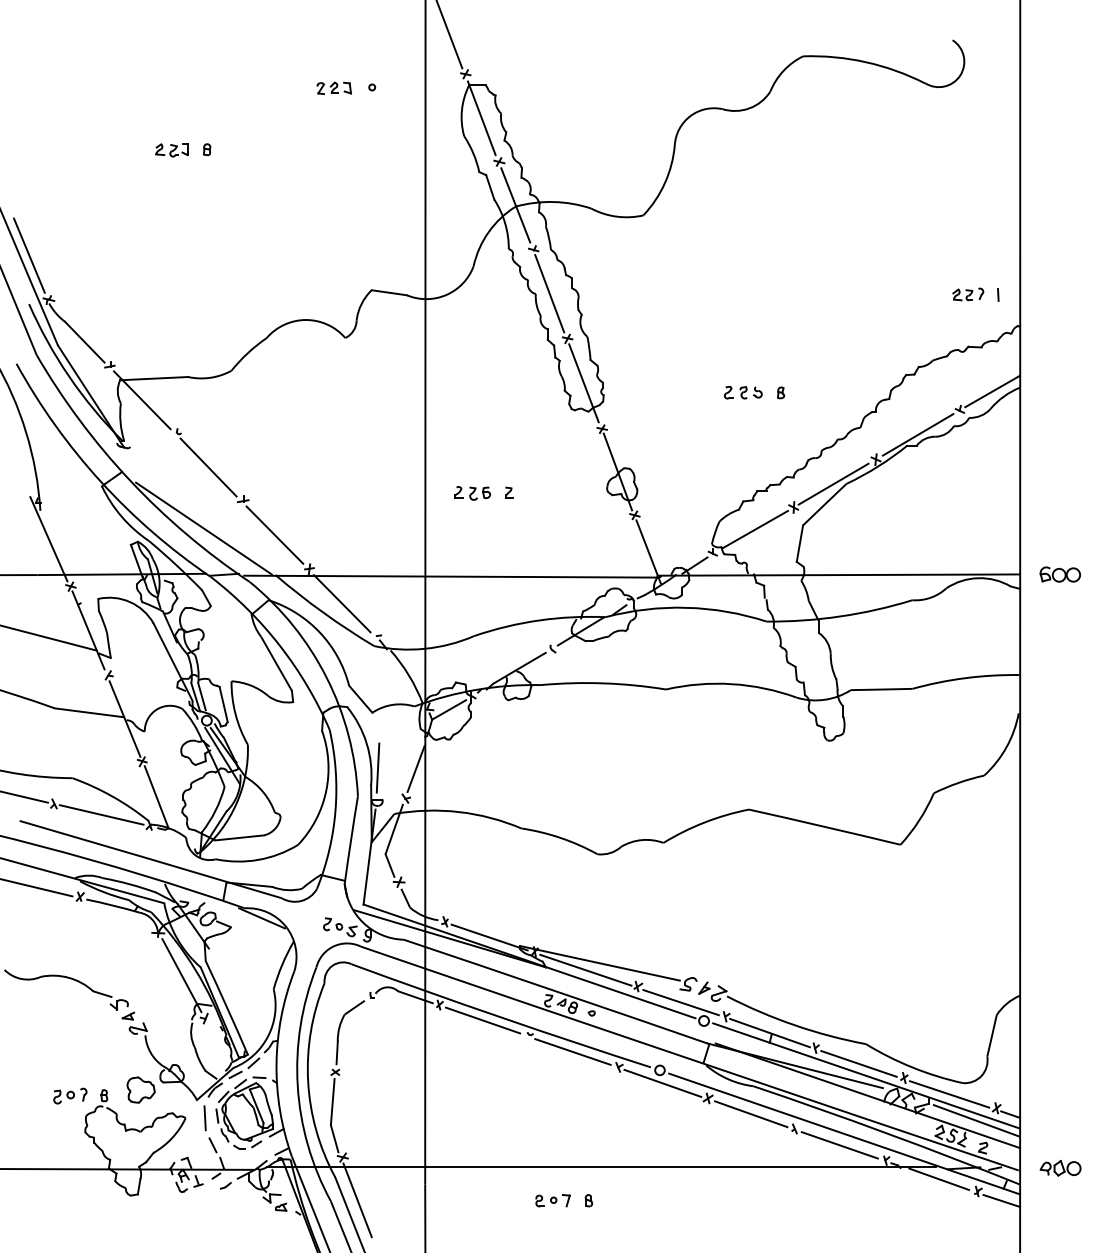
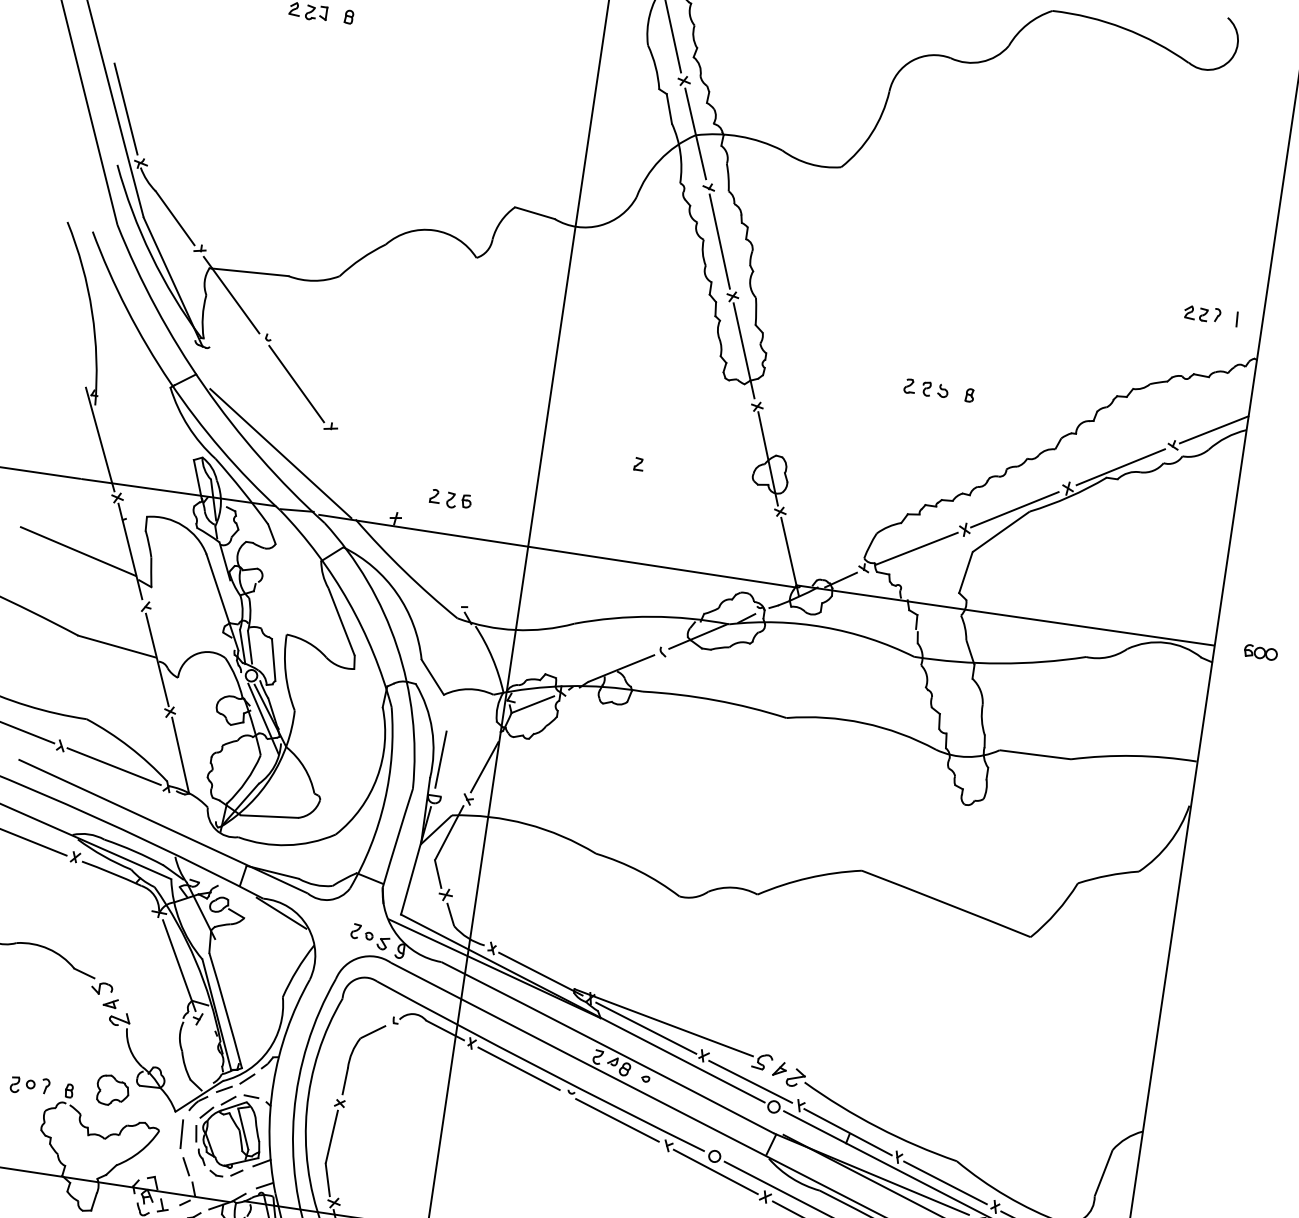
part: (472, 493) -> (450, 499), moved
line: (274, 534) -> (361, 472), removed
part: (1059, 574) -> (1260, 652), size x0.7
line: (341, 603) -> (426, 563), removed

